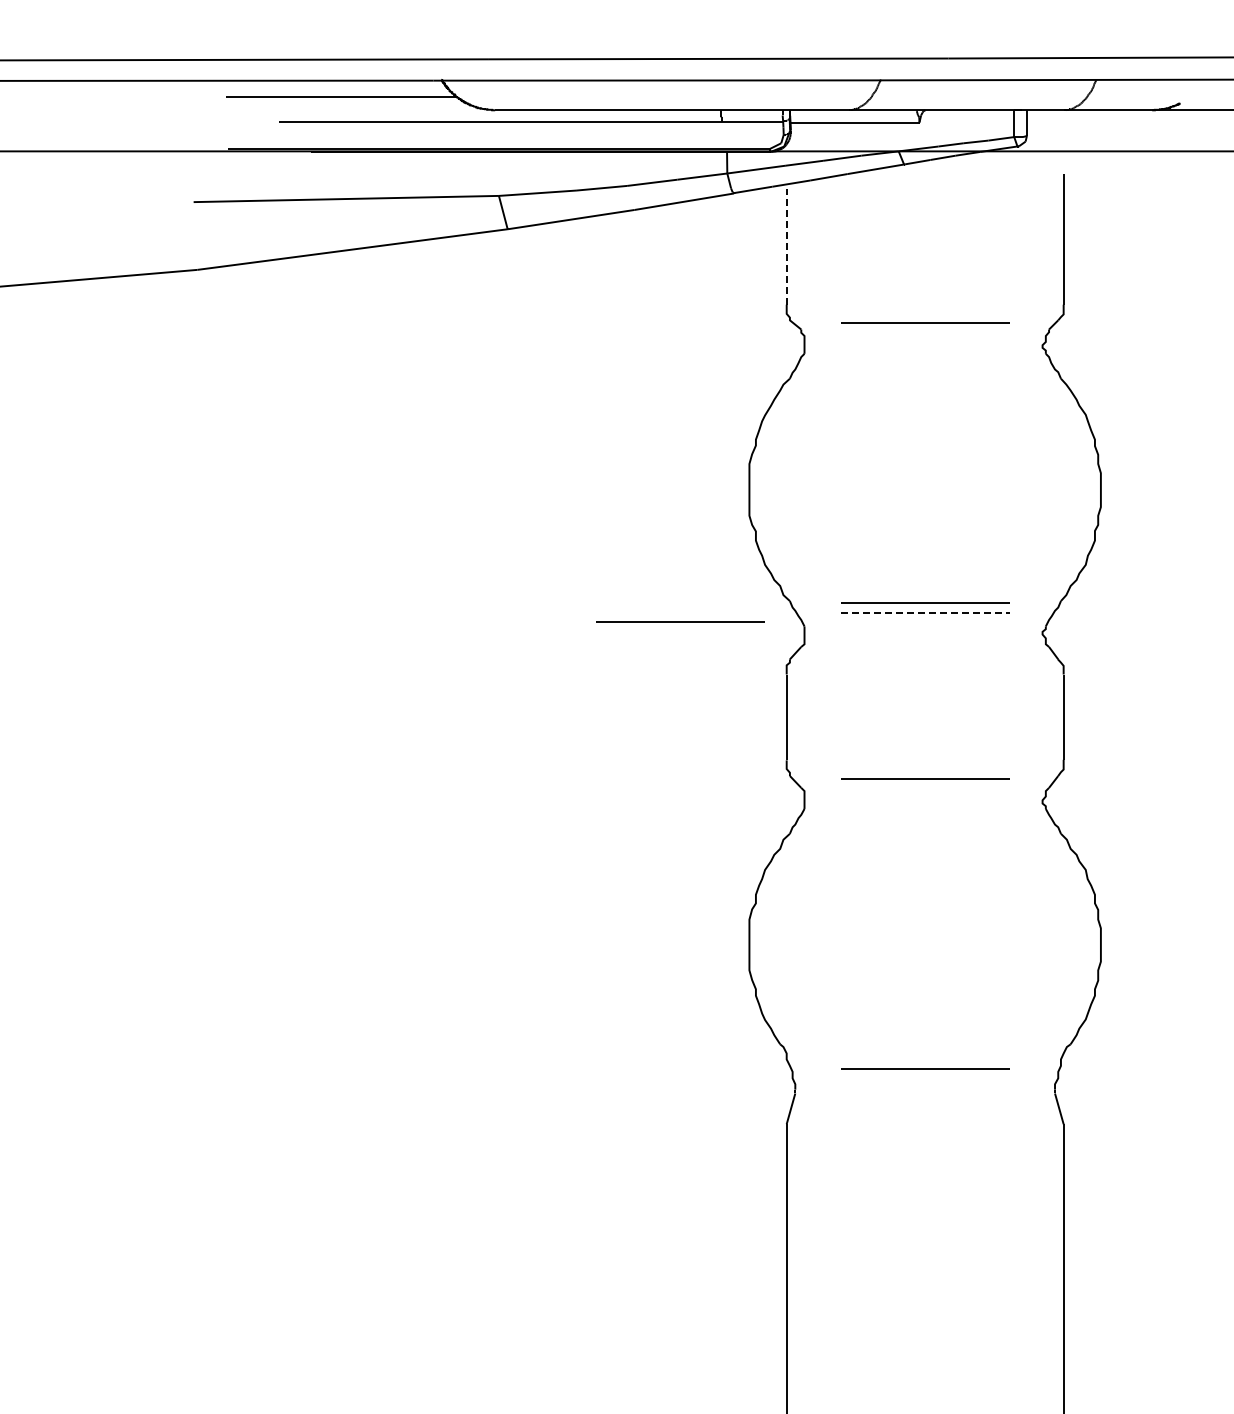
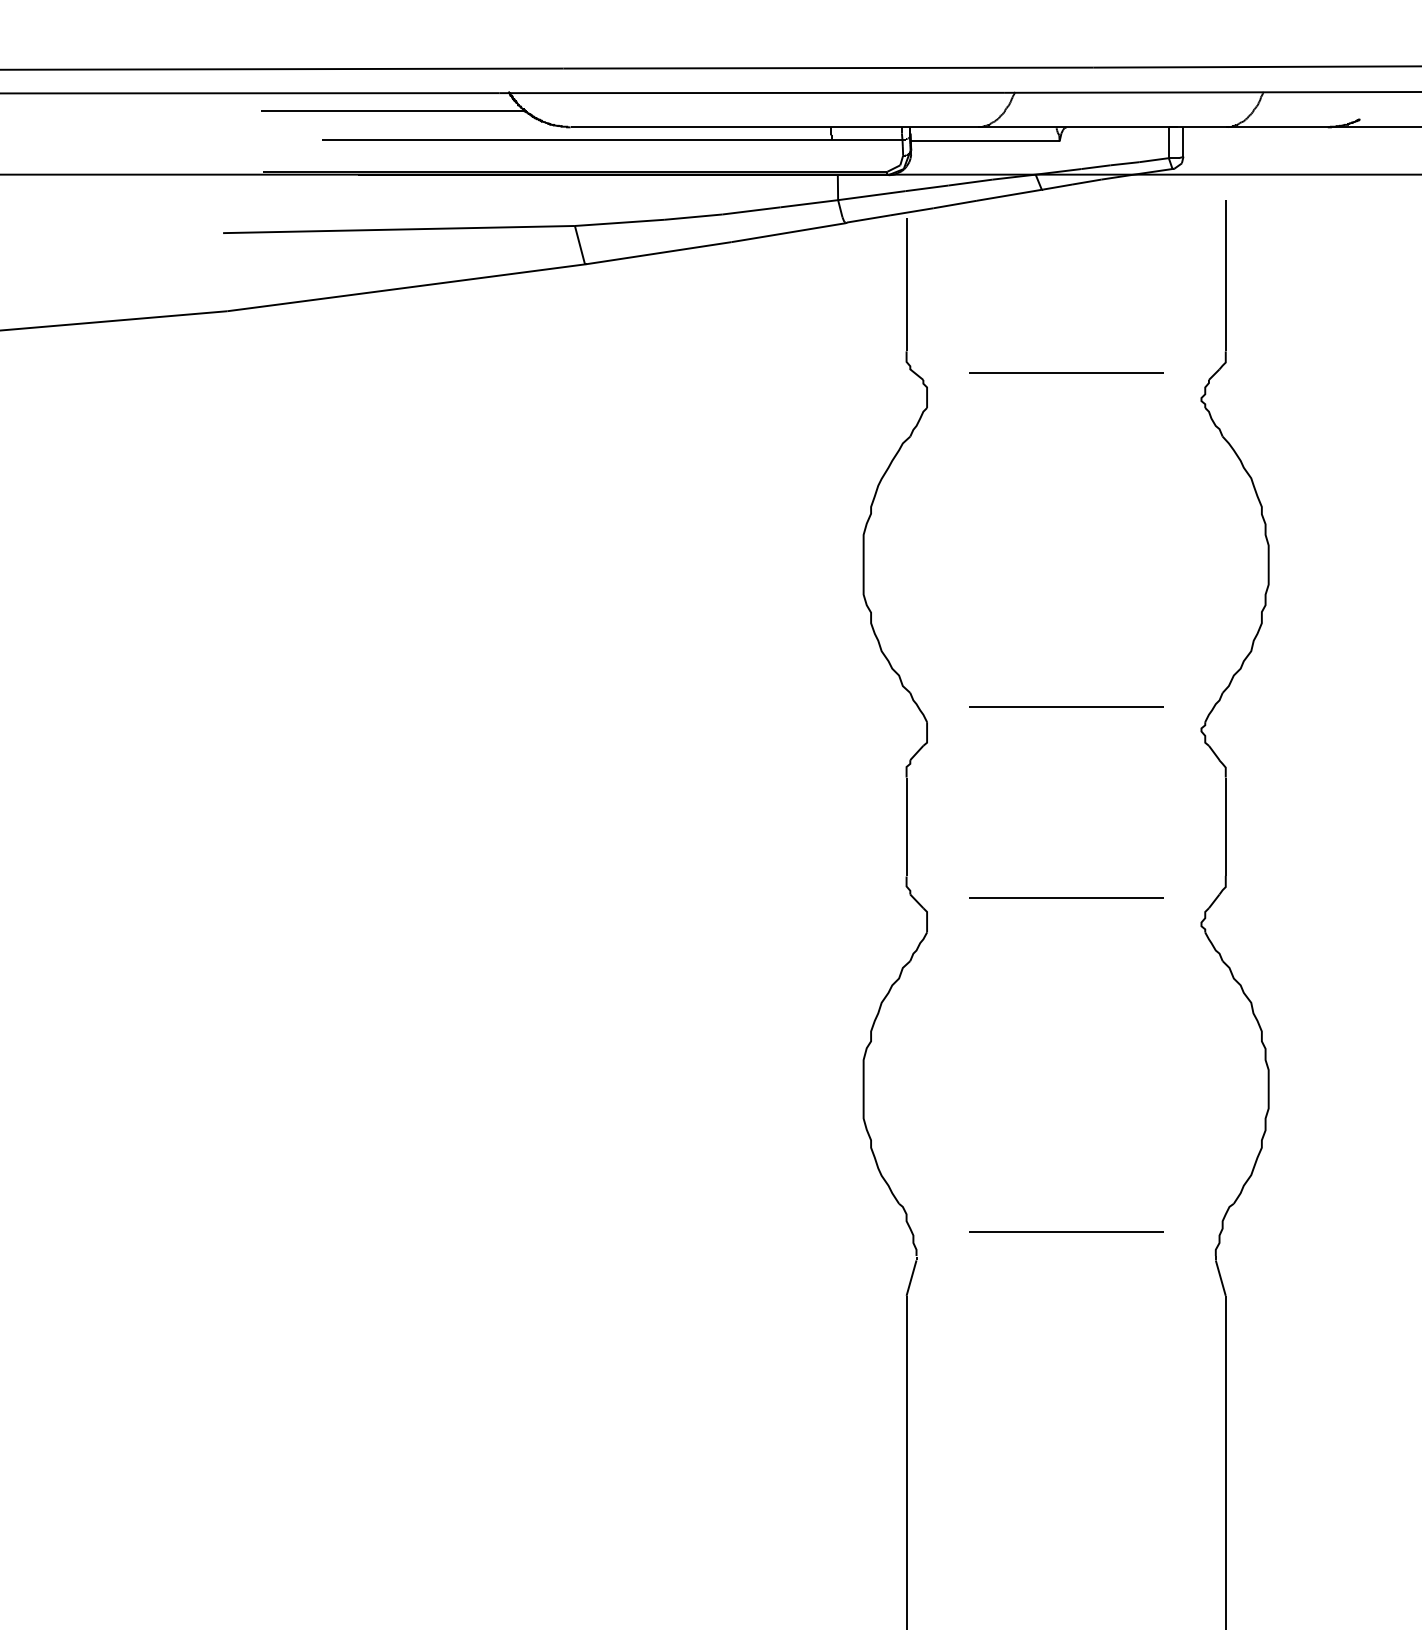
line: (786, 246) -> (906, 284), dashed -> solid
line: (925, 602) -> (1066, 694), removed
line: (925, 612) -> (1066, 706), dashed -> solid
line: (680, 621) -> (784, 716), removed

